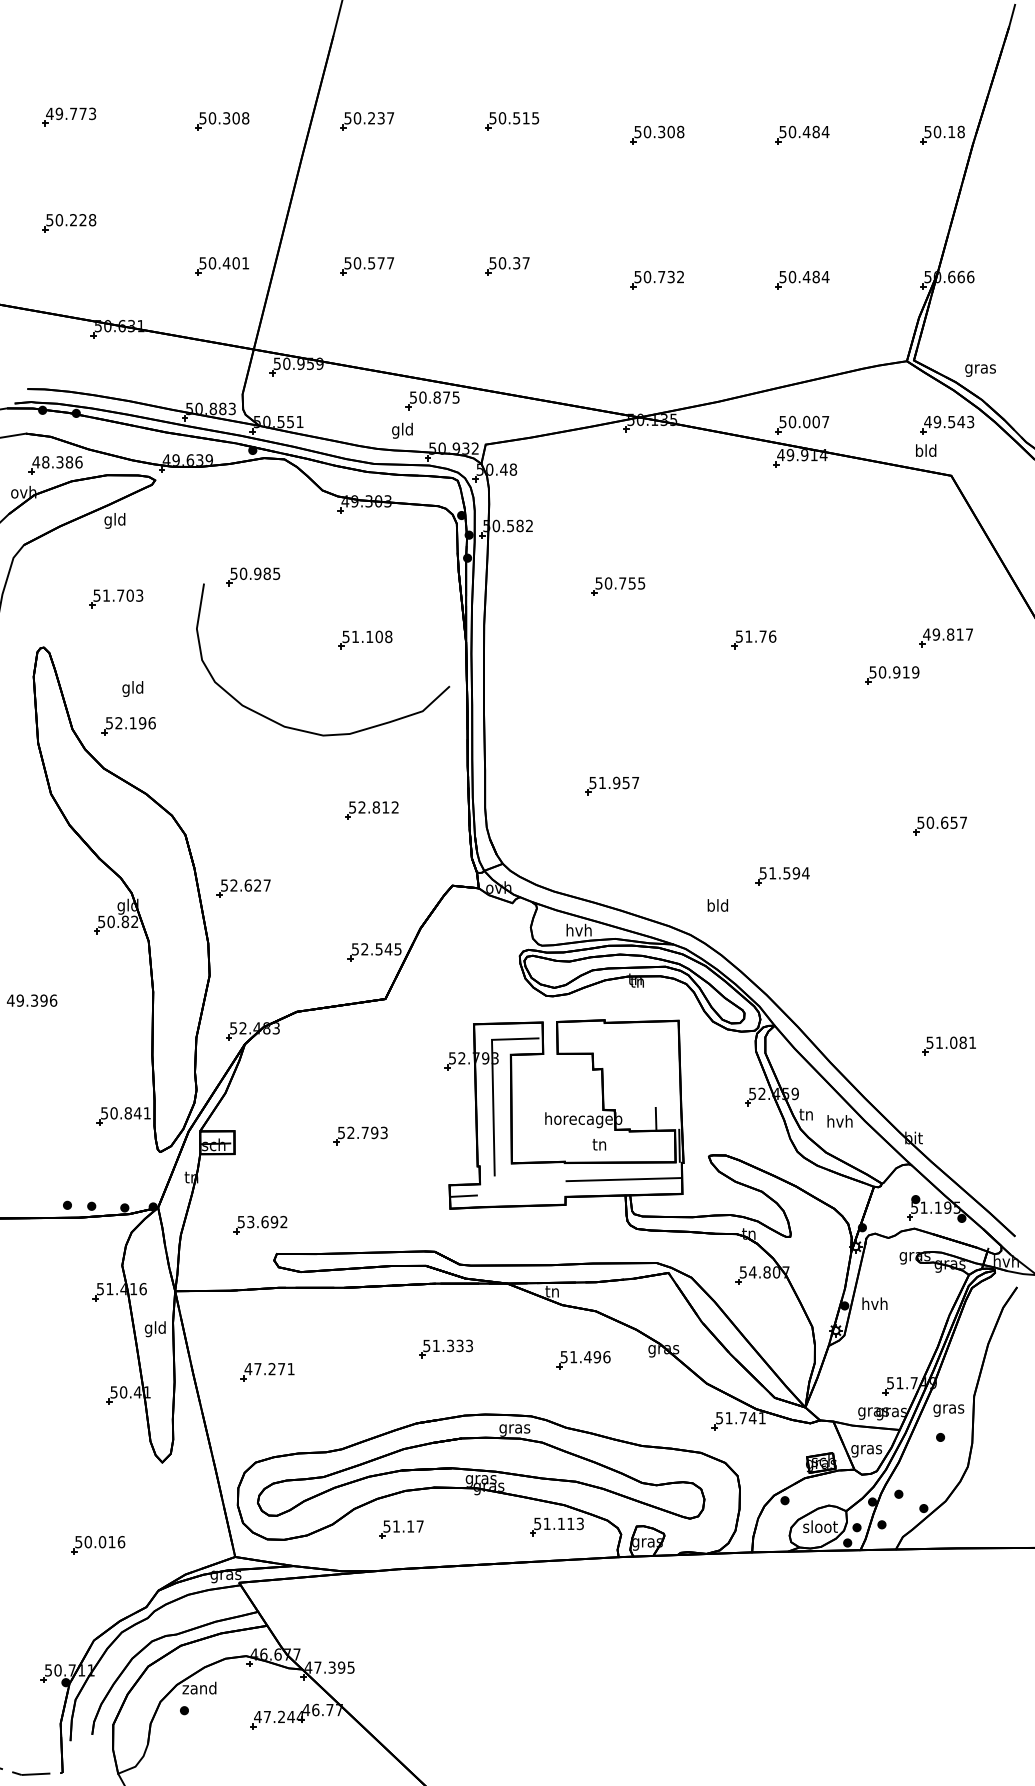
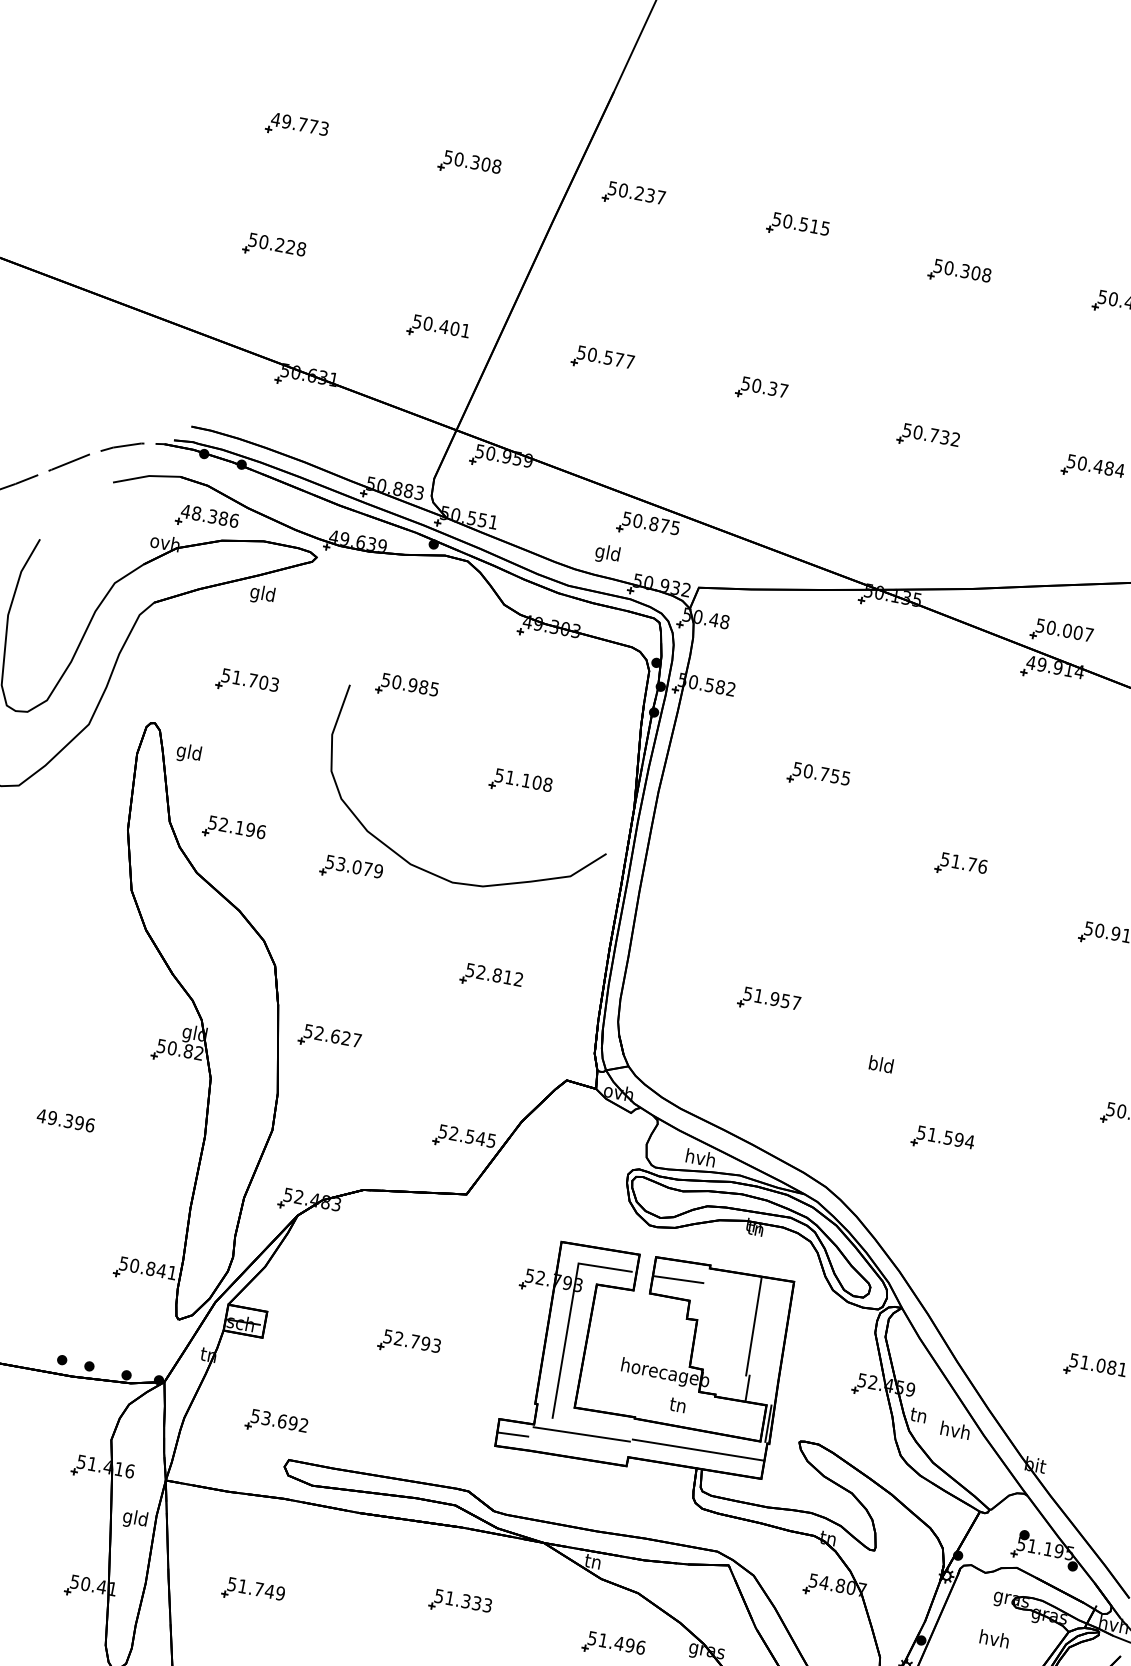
text: (132, 688) -> (188, 752), moved
part: (235, 740) -> (352, 869), added
text: (717, 905) -> (880, 1064), moved
line: (579, 1037) -> (678, 1279), added
line: (651, 1065) -> (753, 1326), added
line: (522, 1184) -> (582, 1433), added
text: (874, 1303) -> (994, 1638), moved
text: (269, 1369) -> (255, 1589), 47.271 -> 51.749

